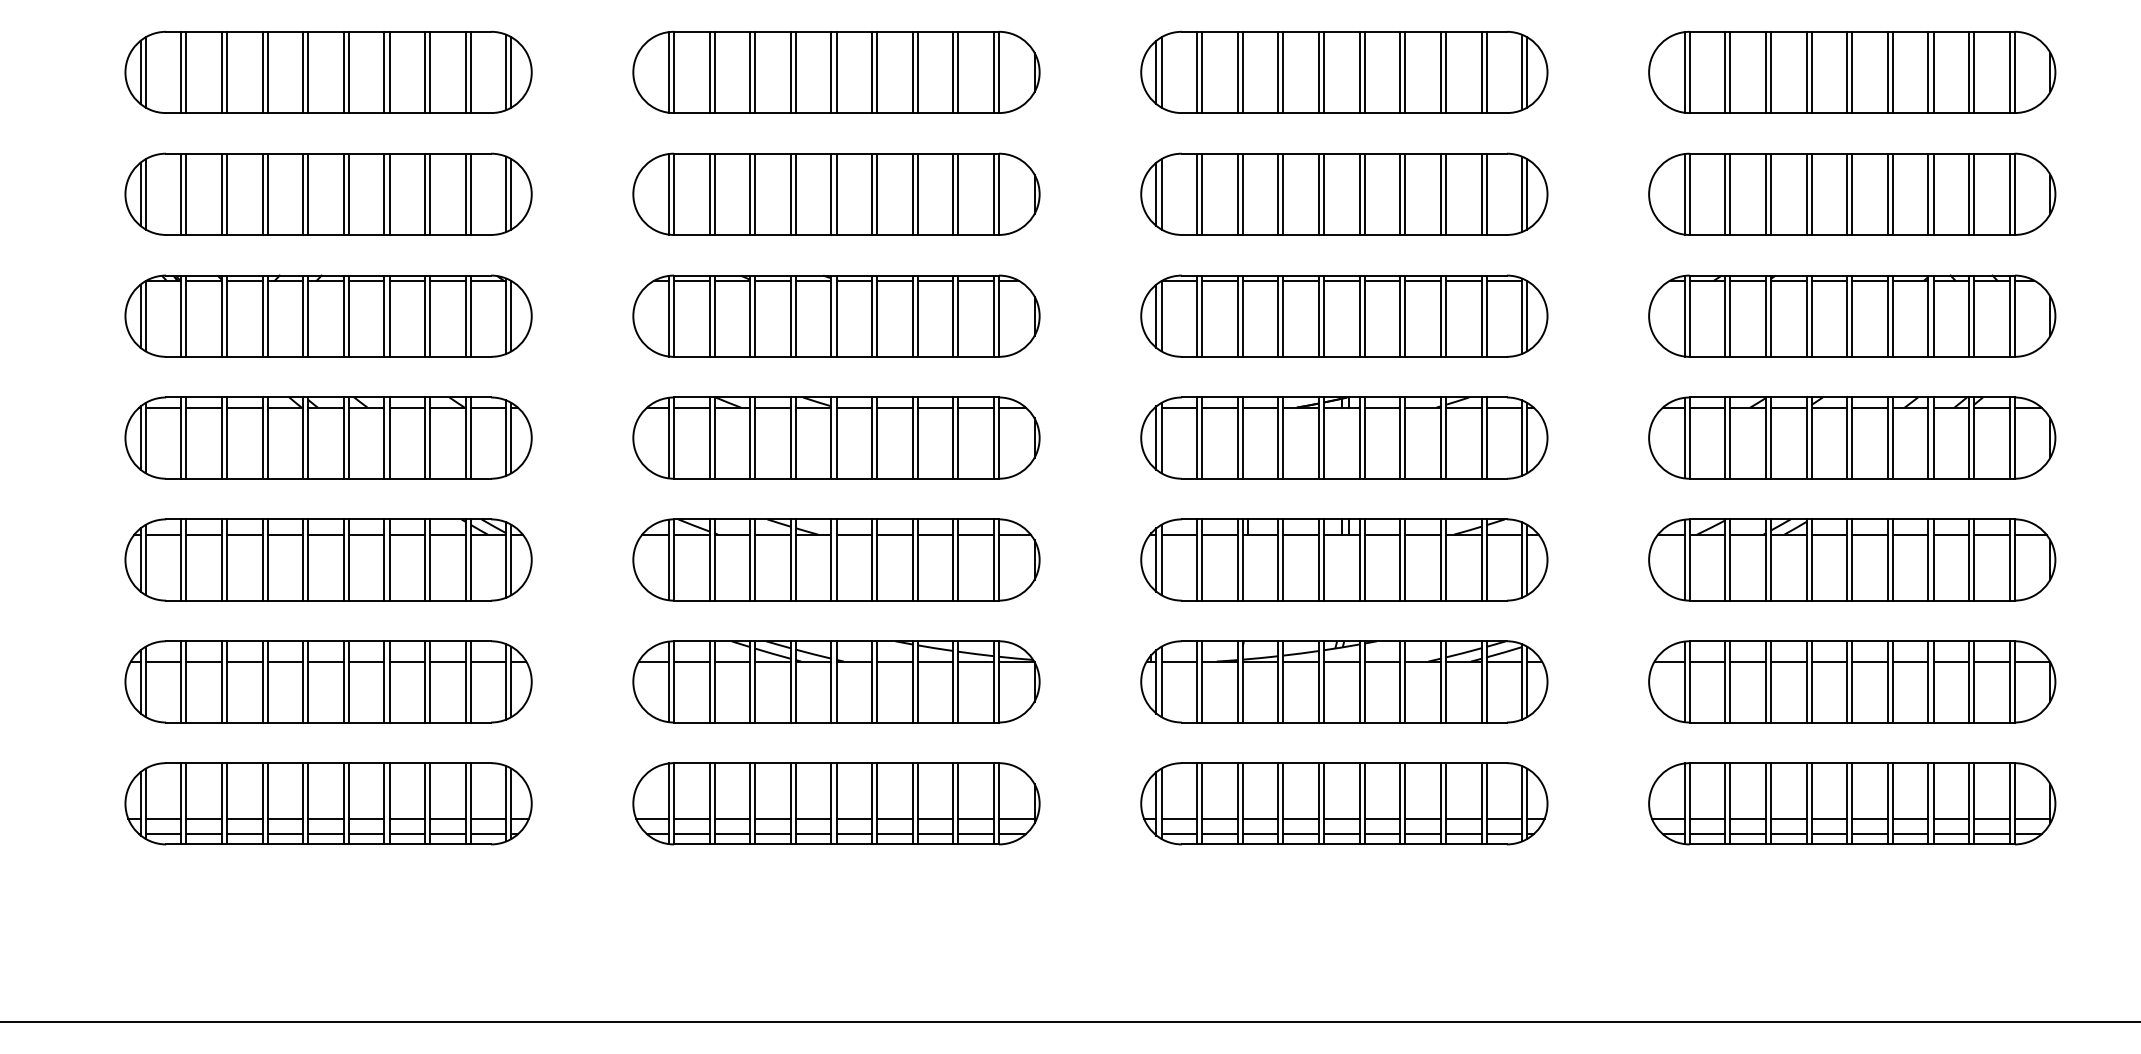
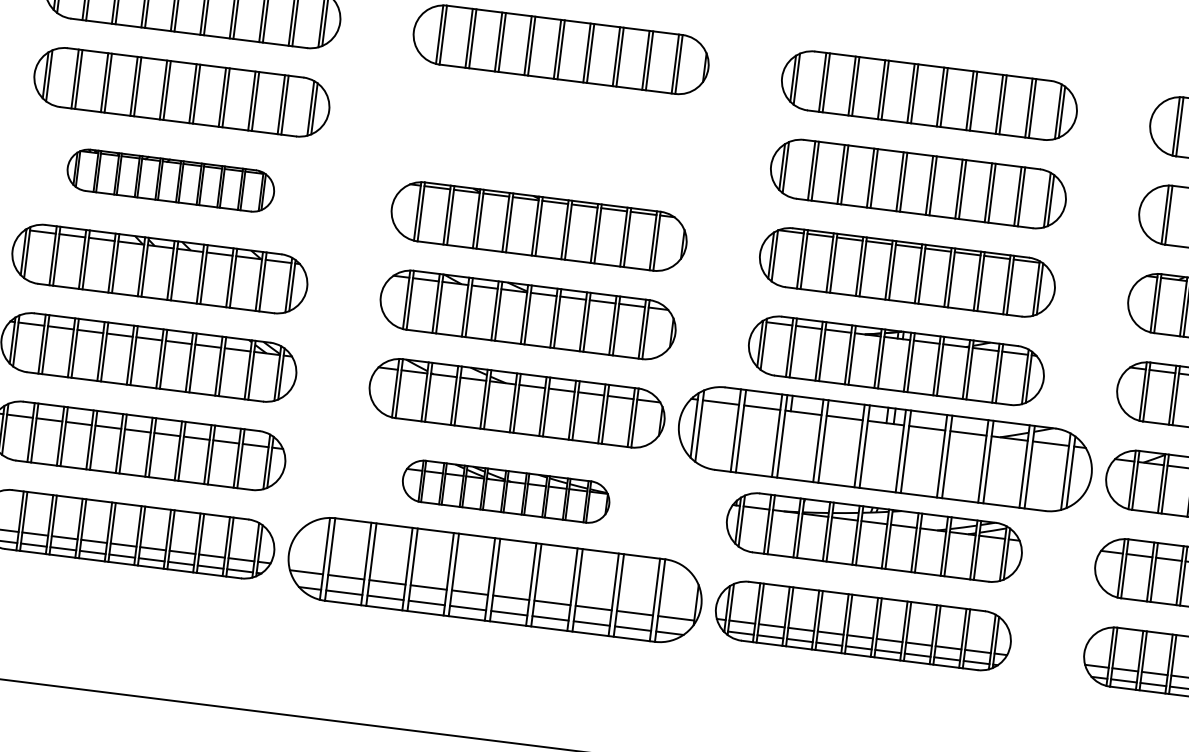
part: (836, 193) -> (550, 137), removed
part: (328, 315) -> (170, 180), size x0.7
part: (1344, 559) -> (885, 448), size x1.4
part: (836, 681) -> (506, 491), size x0.7
part: (836, 803) -> (495, 579), size x1.4

